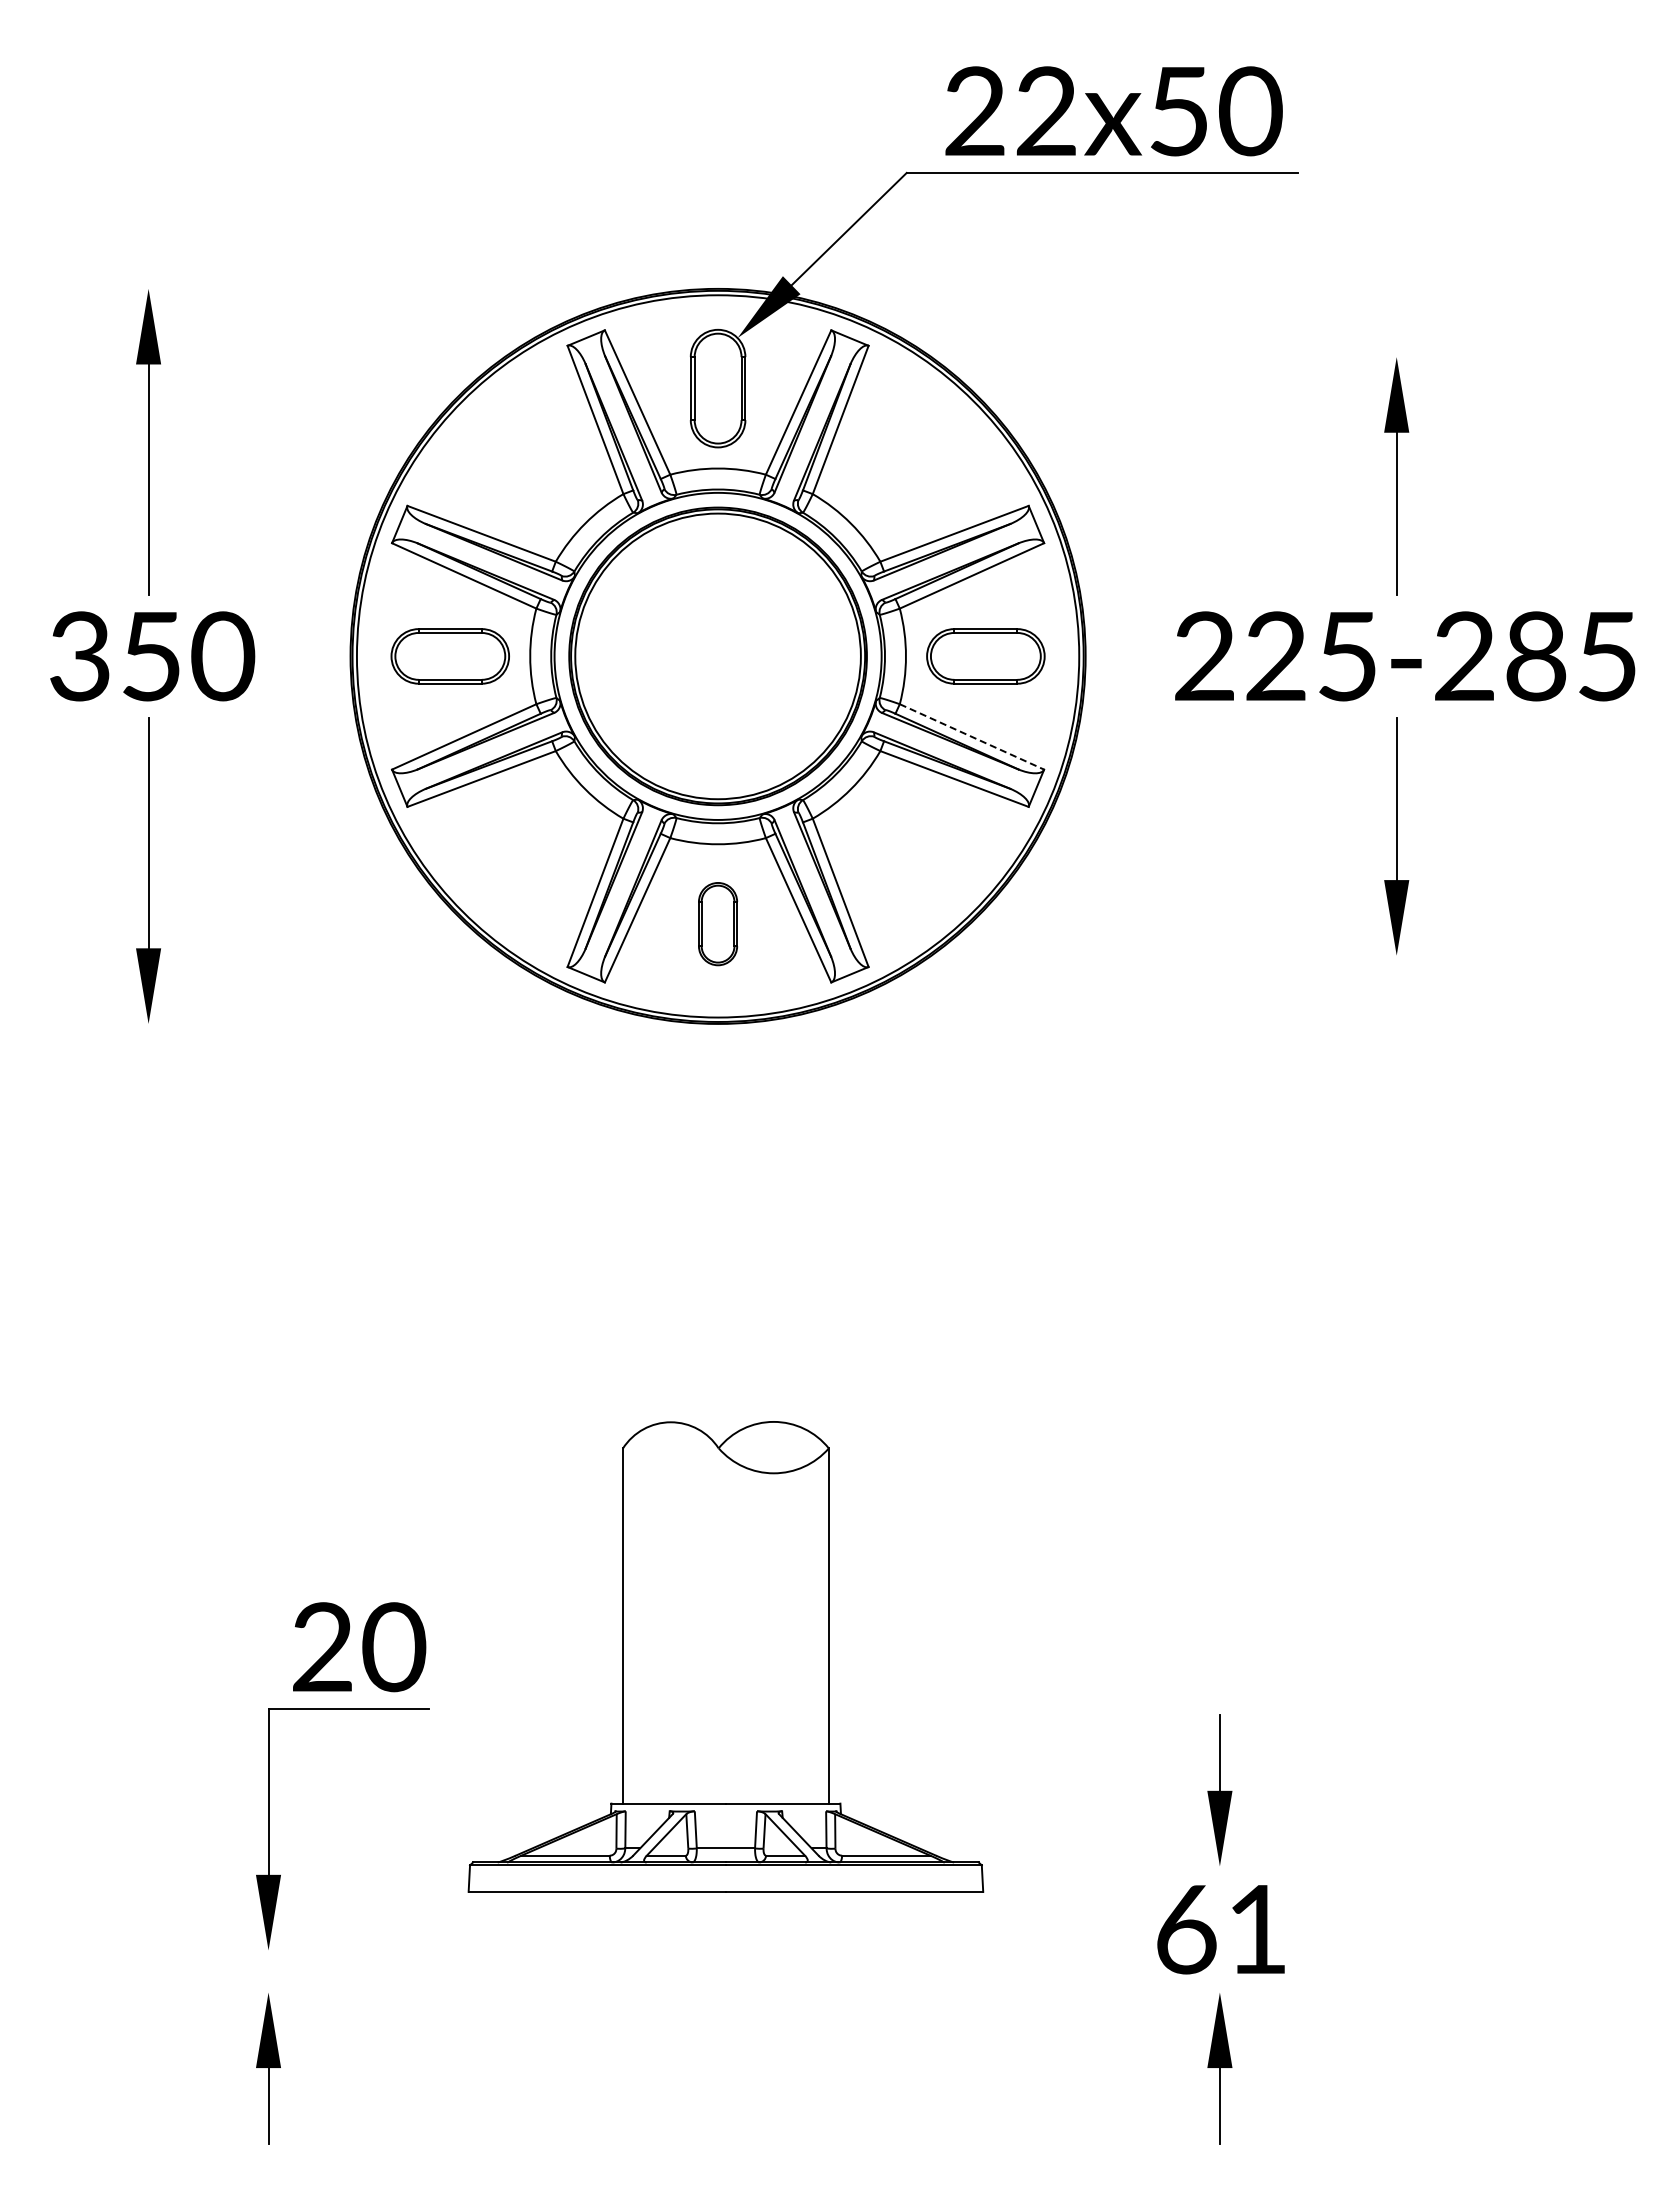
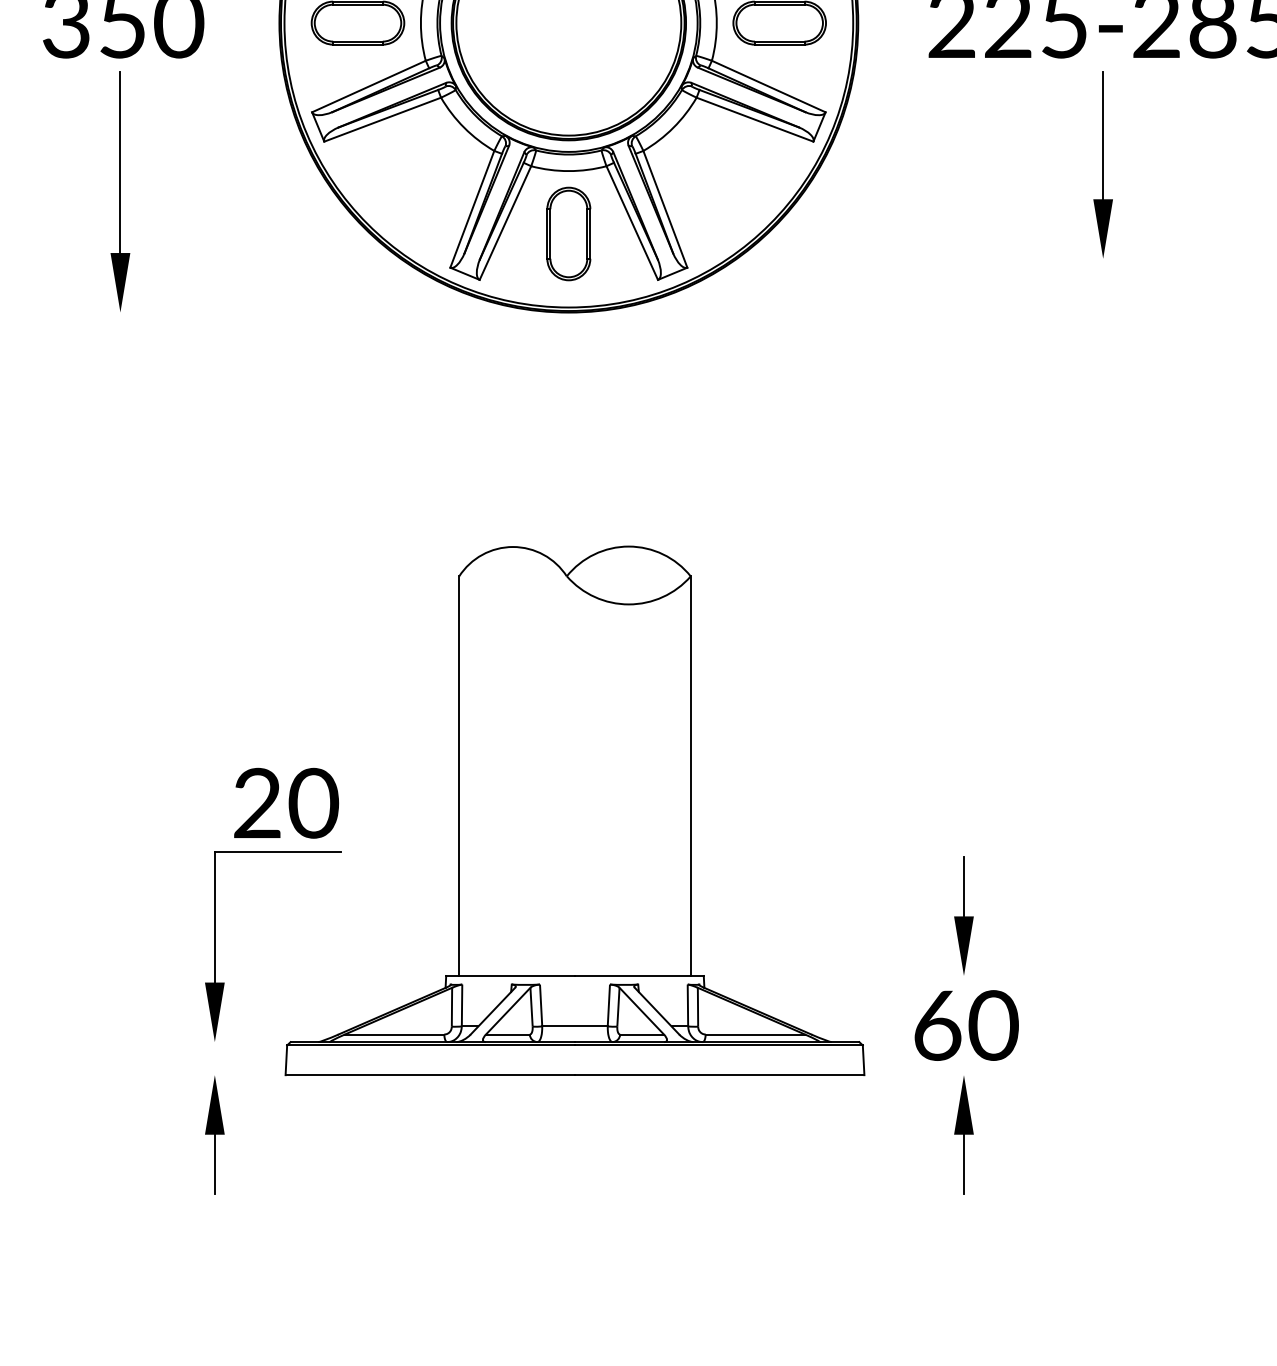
line: (972, 737) -> (769, 87), dashed -> solid
part: (717, 923) -> (568, 233), size x1.43
part: (725, 1656) -> (574, 810), size x1.43
text: (1257, 1929) -> (993, 1025), 61 -> 60

